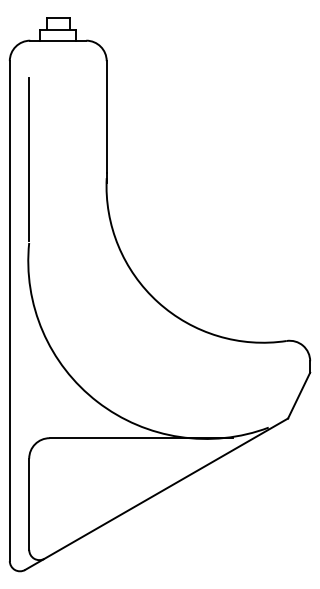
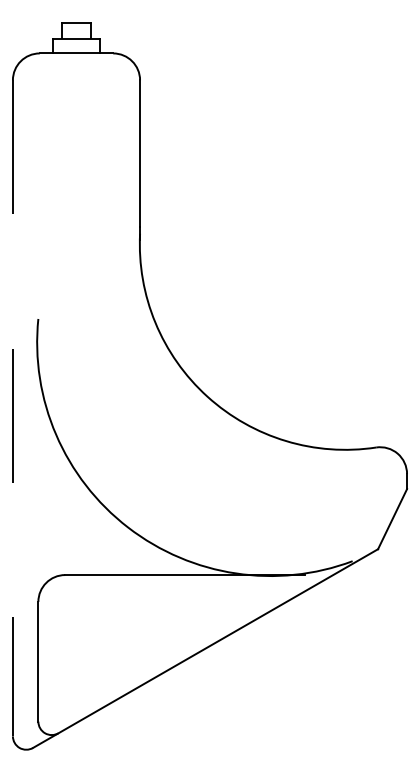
line: (28, 158) -> (37, 208), removed
line: (9, 311) -> (12, 408), solid -> dashed

